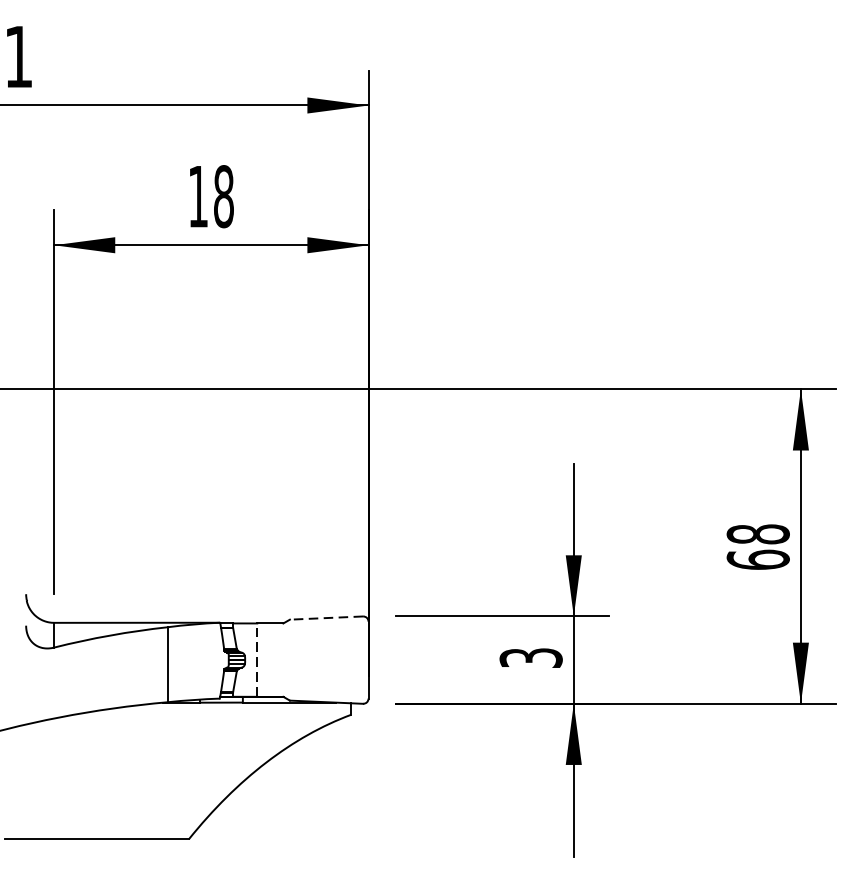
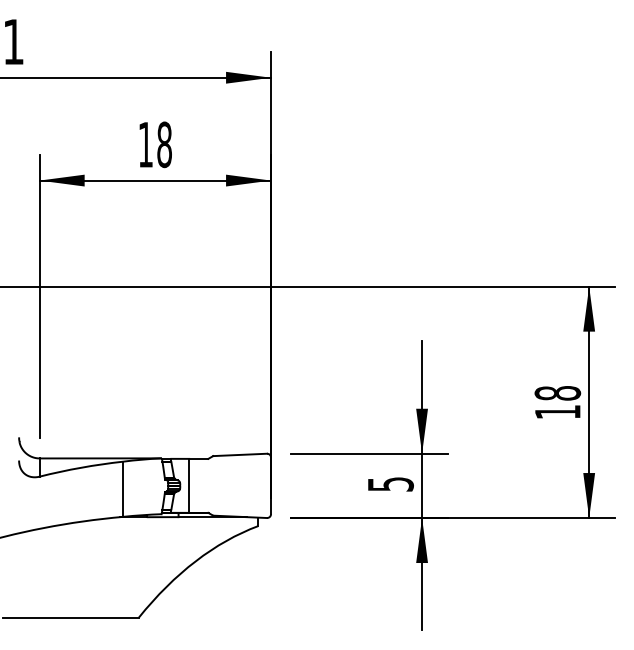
text: (757, 559) -> (557, 411), 68 -> 18
line: (327, 617) -> (240, 454), dashed -> solid
text: (530, 658) -> (390, 484), 3 -> 5
line: (257, 659) -> (189, 485), dashed -> solid

